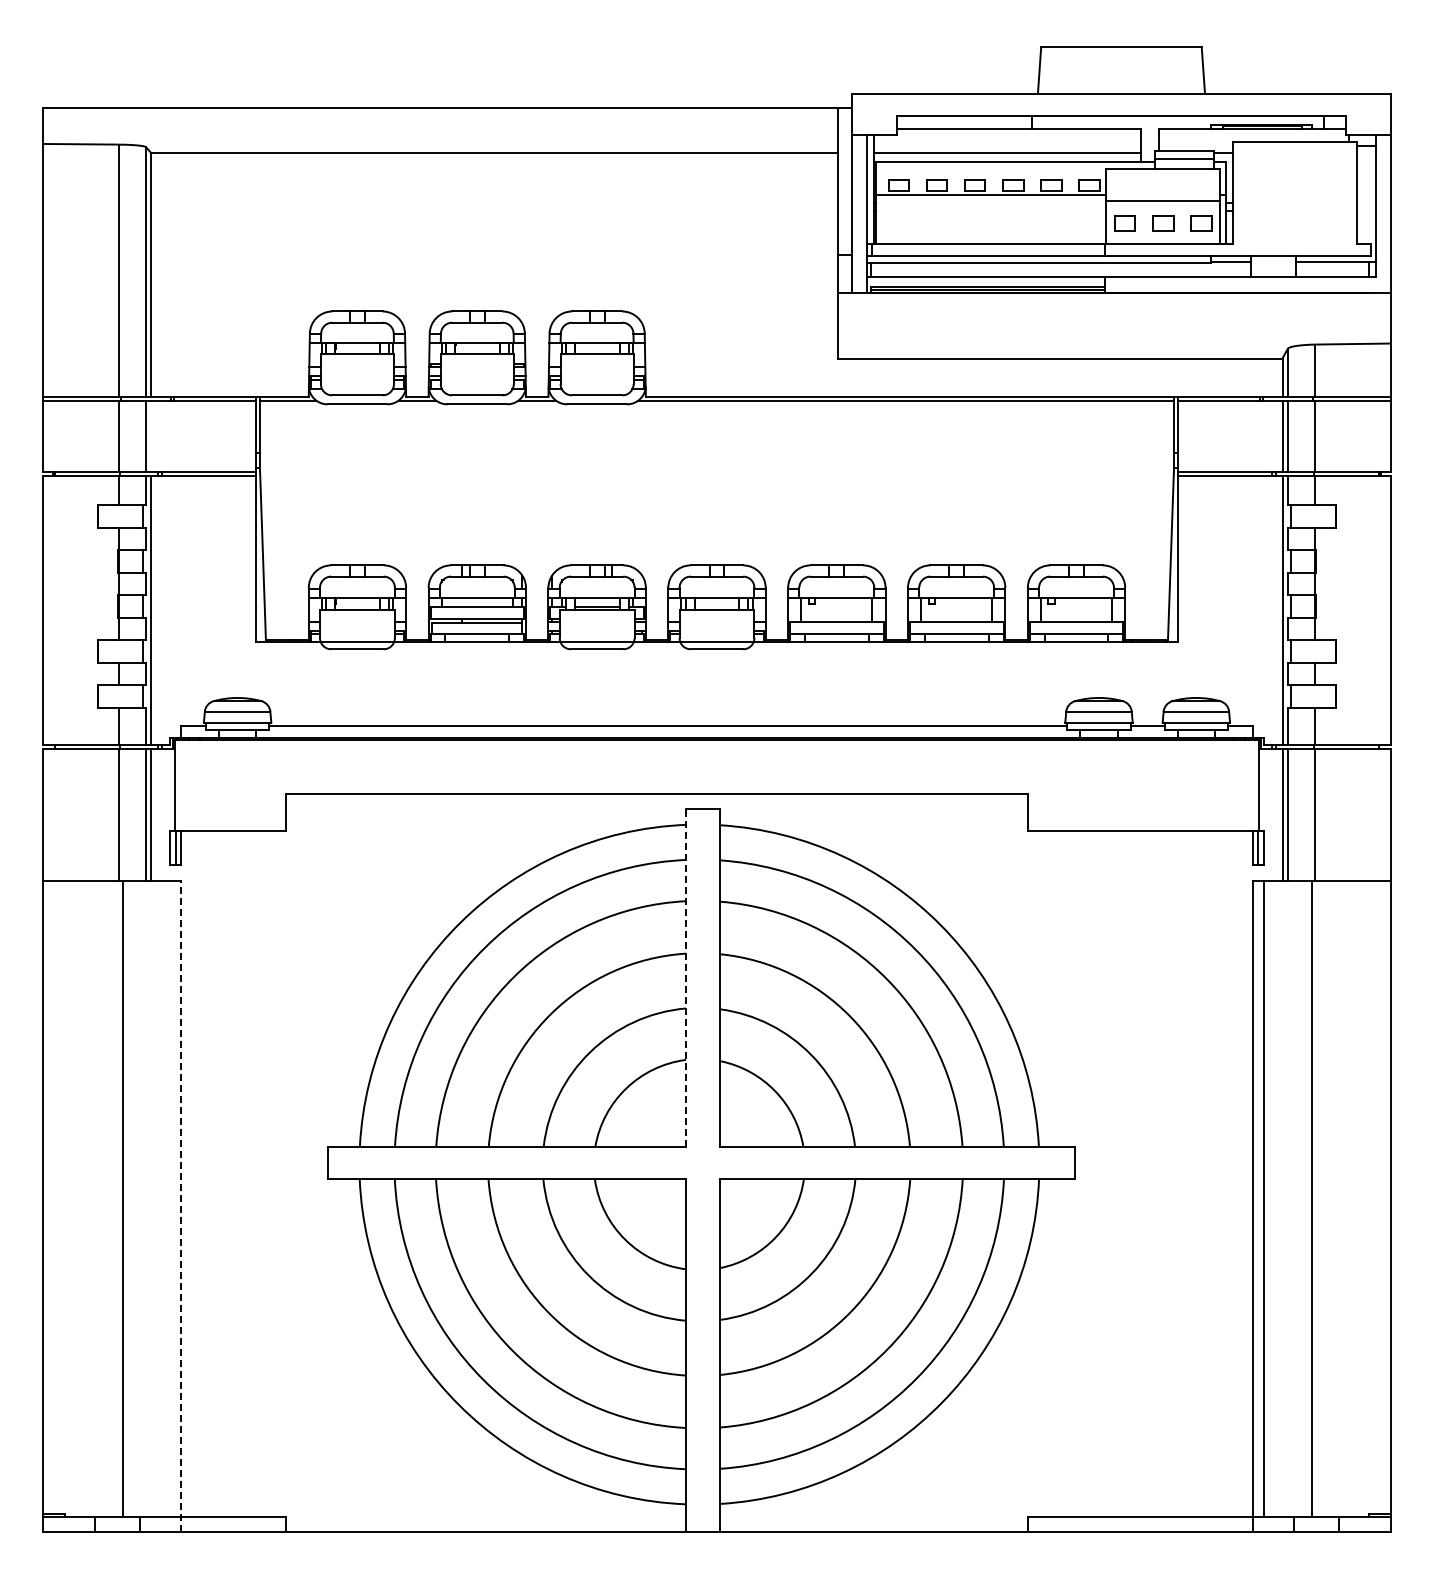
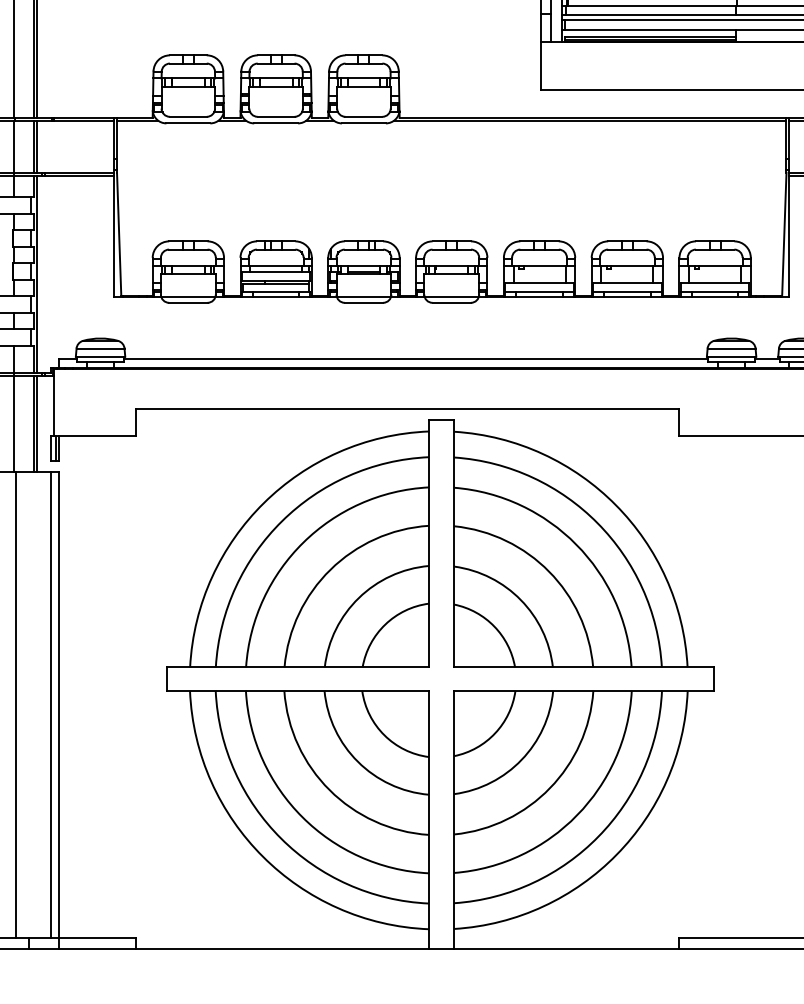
line: (151, 435) -> (37, 146), added
line: (685, 977) -> (428, 543), dashed -> solid
line: (170, 1198) -> (51, 705), added
line: (181, 1205) -> (59, 710), dashed -> solid

